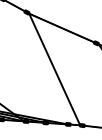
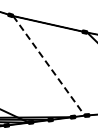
line: (54, 69) -> (48, 65), solid -> dashed

